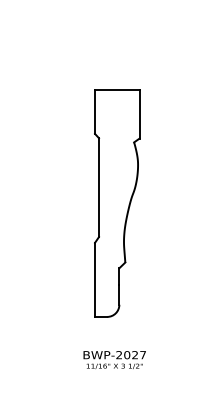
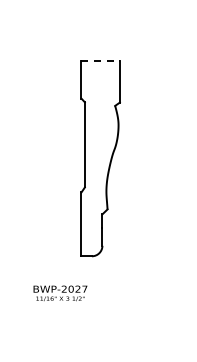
line: (118, 89) -> (101, 60), solid -> dashed
text: (114, 360) -> (60, 293), moved

